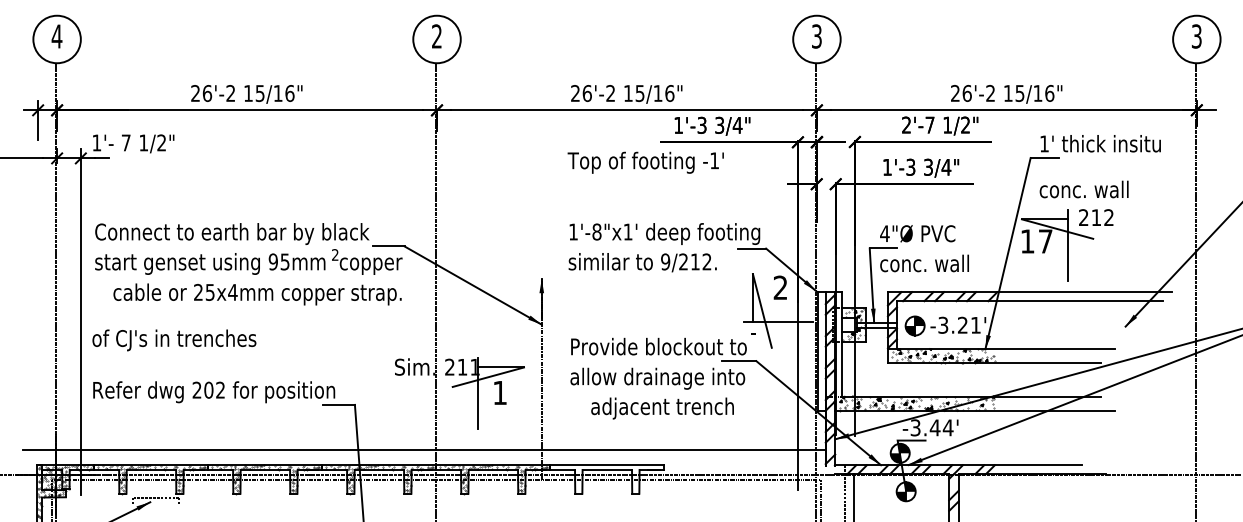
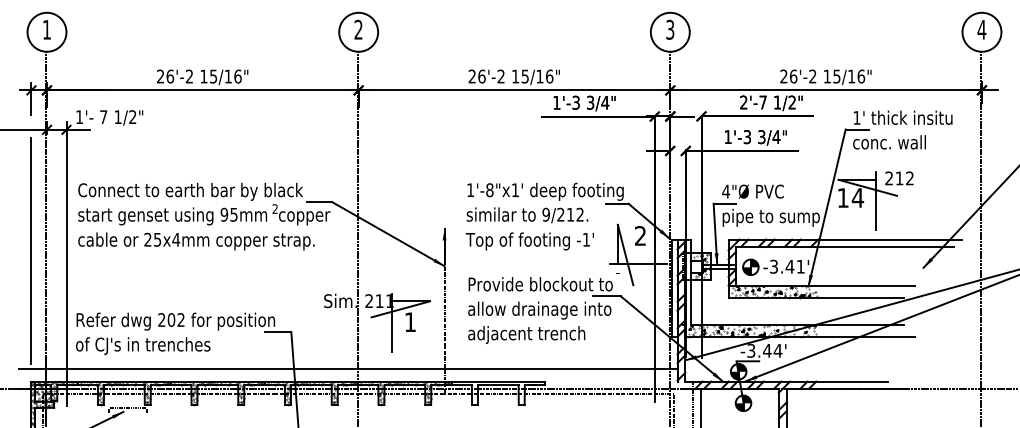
text: (56, 36) -> (46, 29), 4 -> 1
text: (1196, 36) -> (981, 29), 3 -> 4
text: (645, 162) -> (529, 241), moved
text: (1084, 189) -> (889, 142), moved
text: (1045, 240) -> (857, 197), 17 -> 14
text: (939, 265) -> (770, 217), conc. wall -> pipe to sump
text: (257, 294) -> (196, 241), moved
line: (38, 305) -> (31, 250), added
text: (962, 324) -> (789, 266), -3.21' -> -3.41'
text: (174, 339) -> (143, 345), moved
text: (662, 407) -> (526, 334), moved

